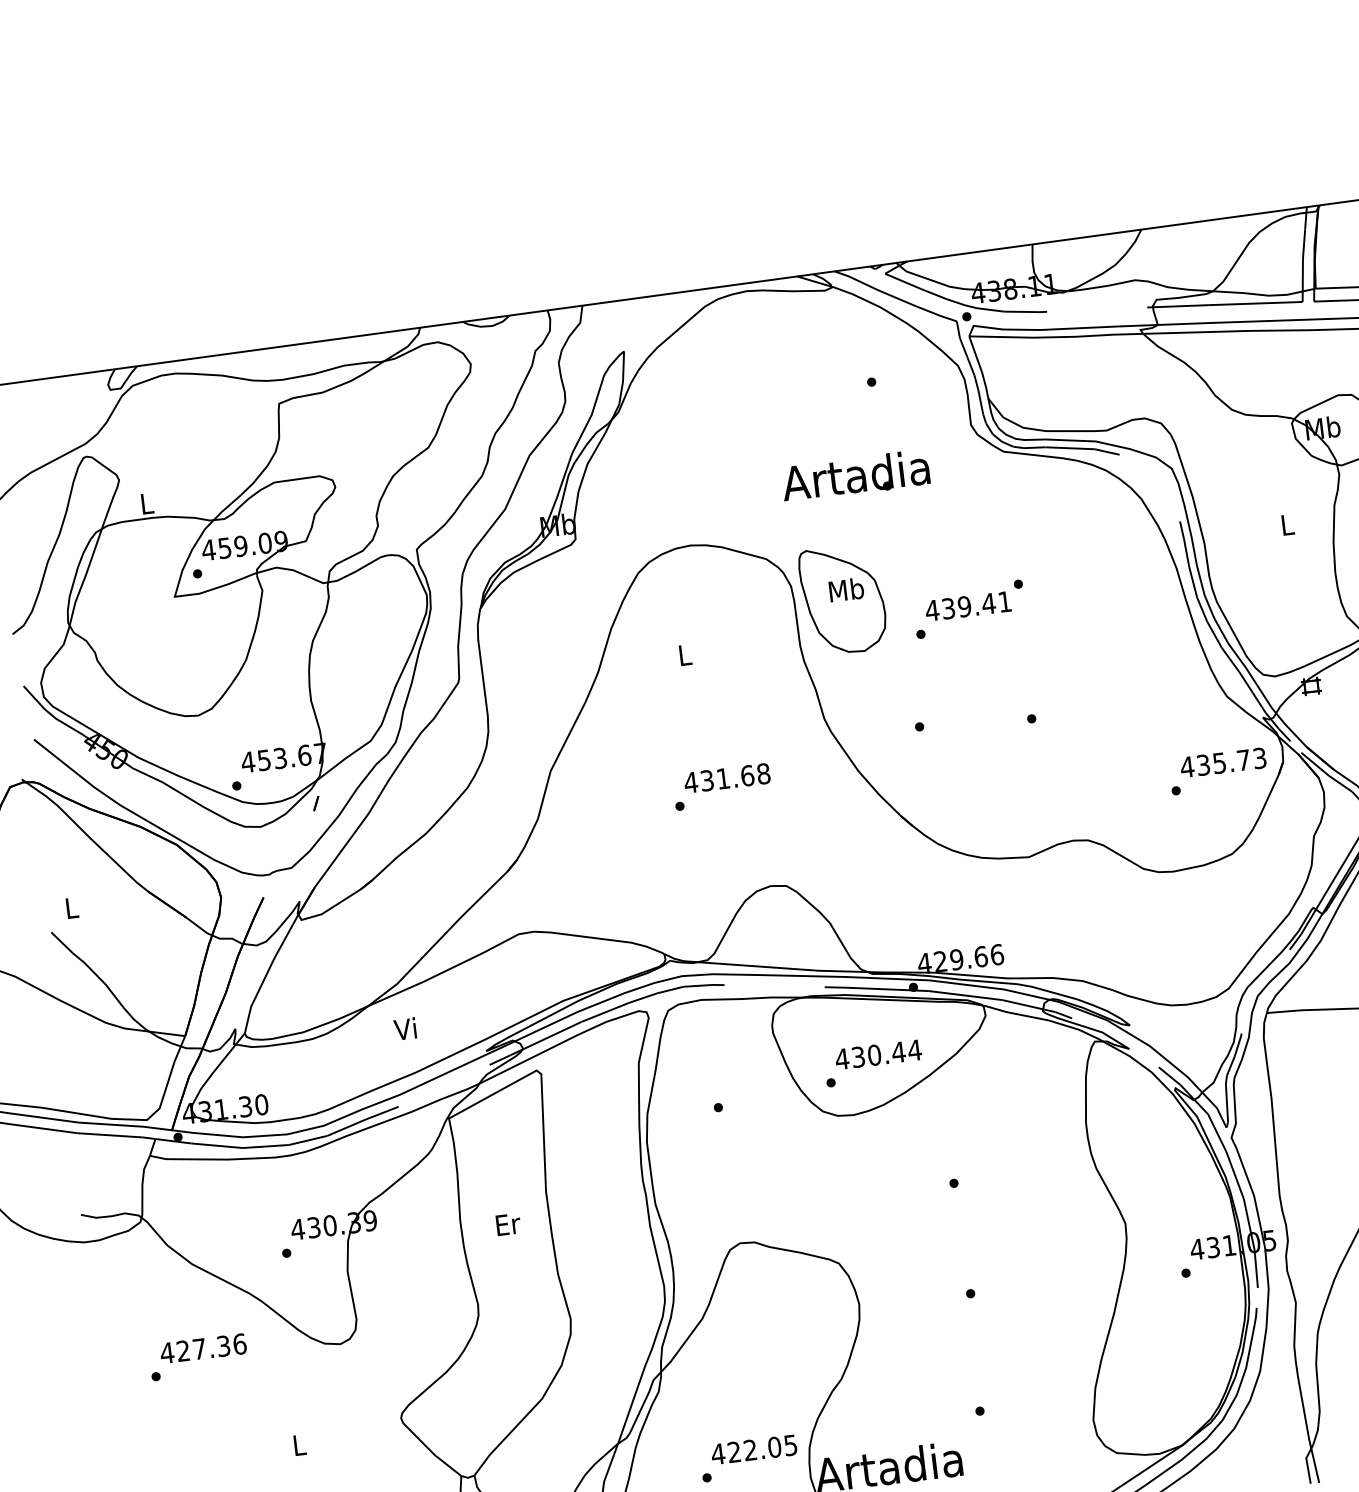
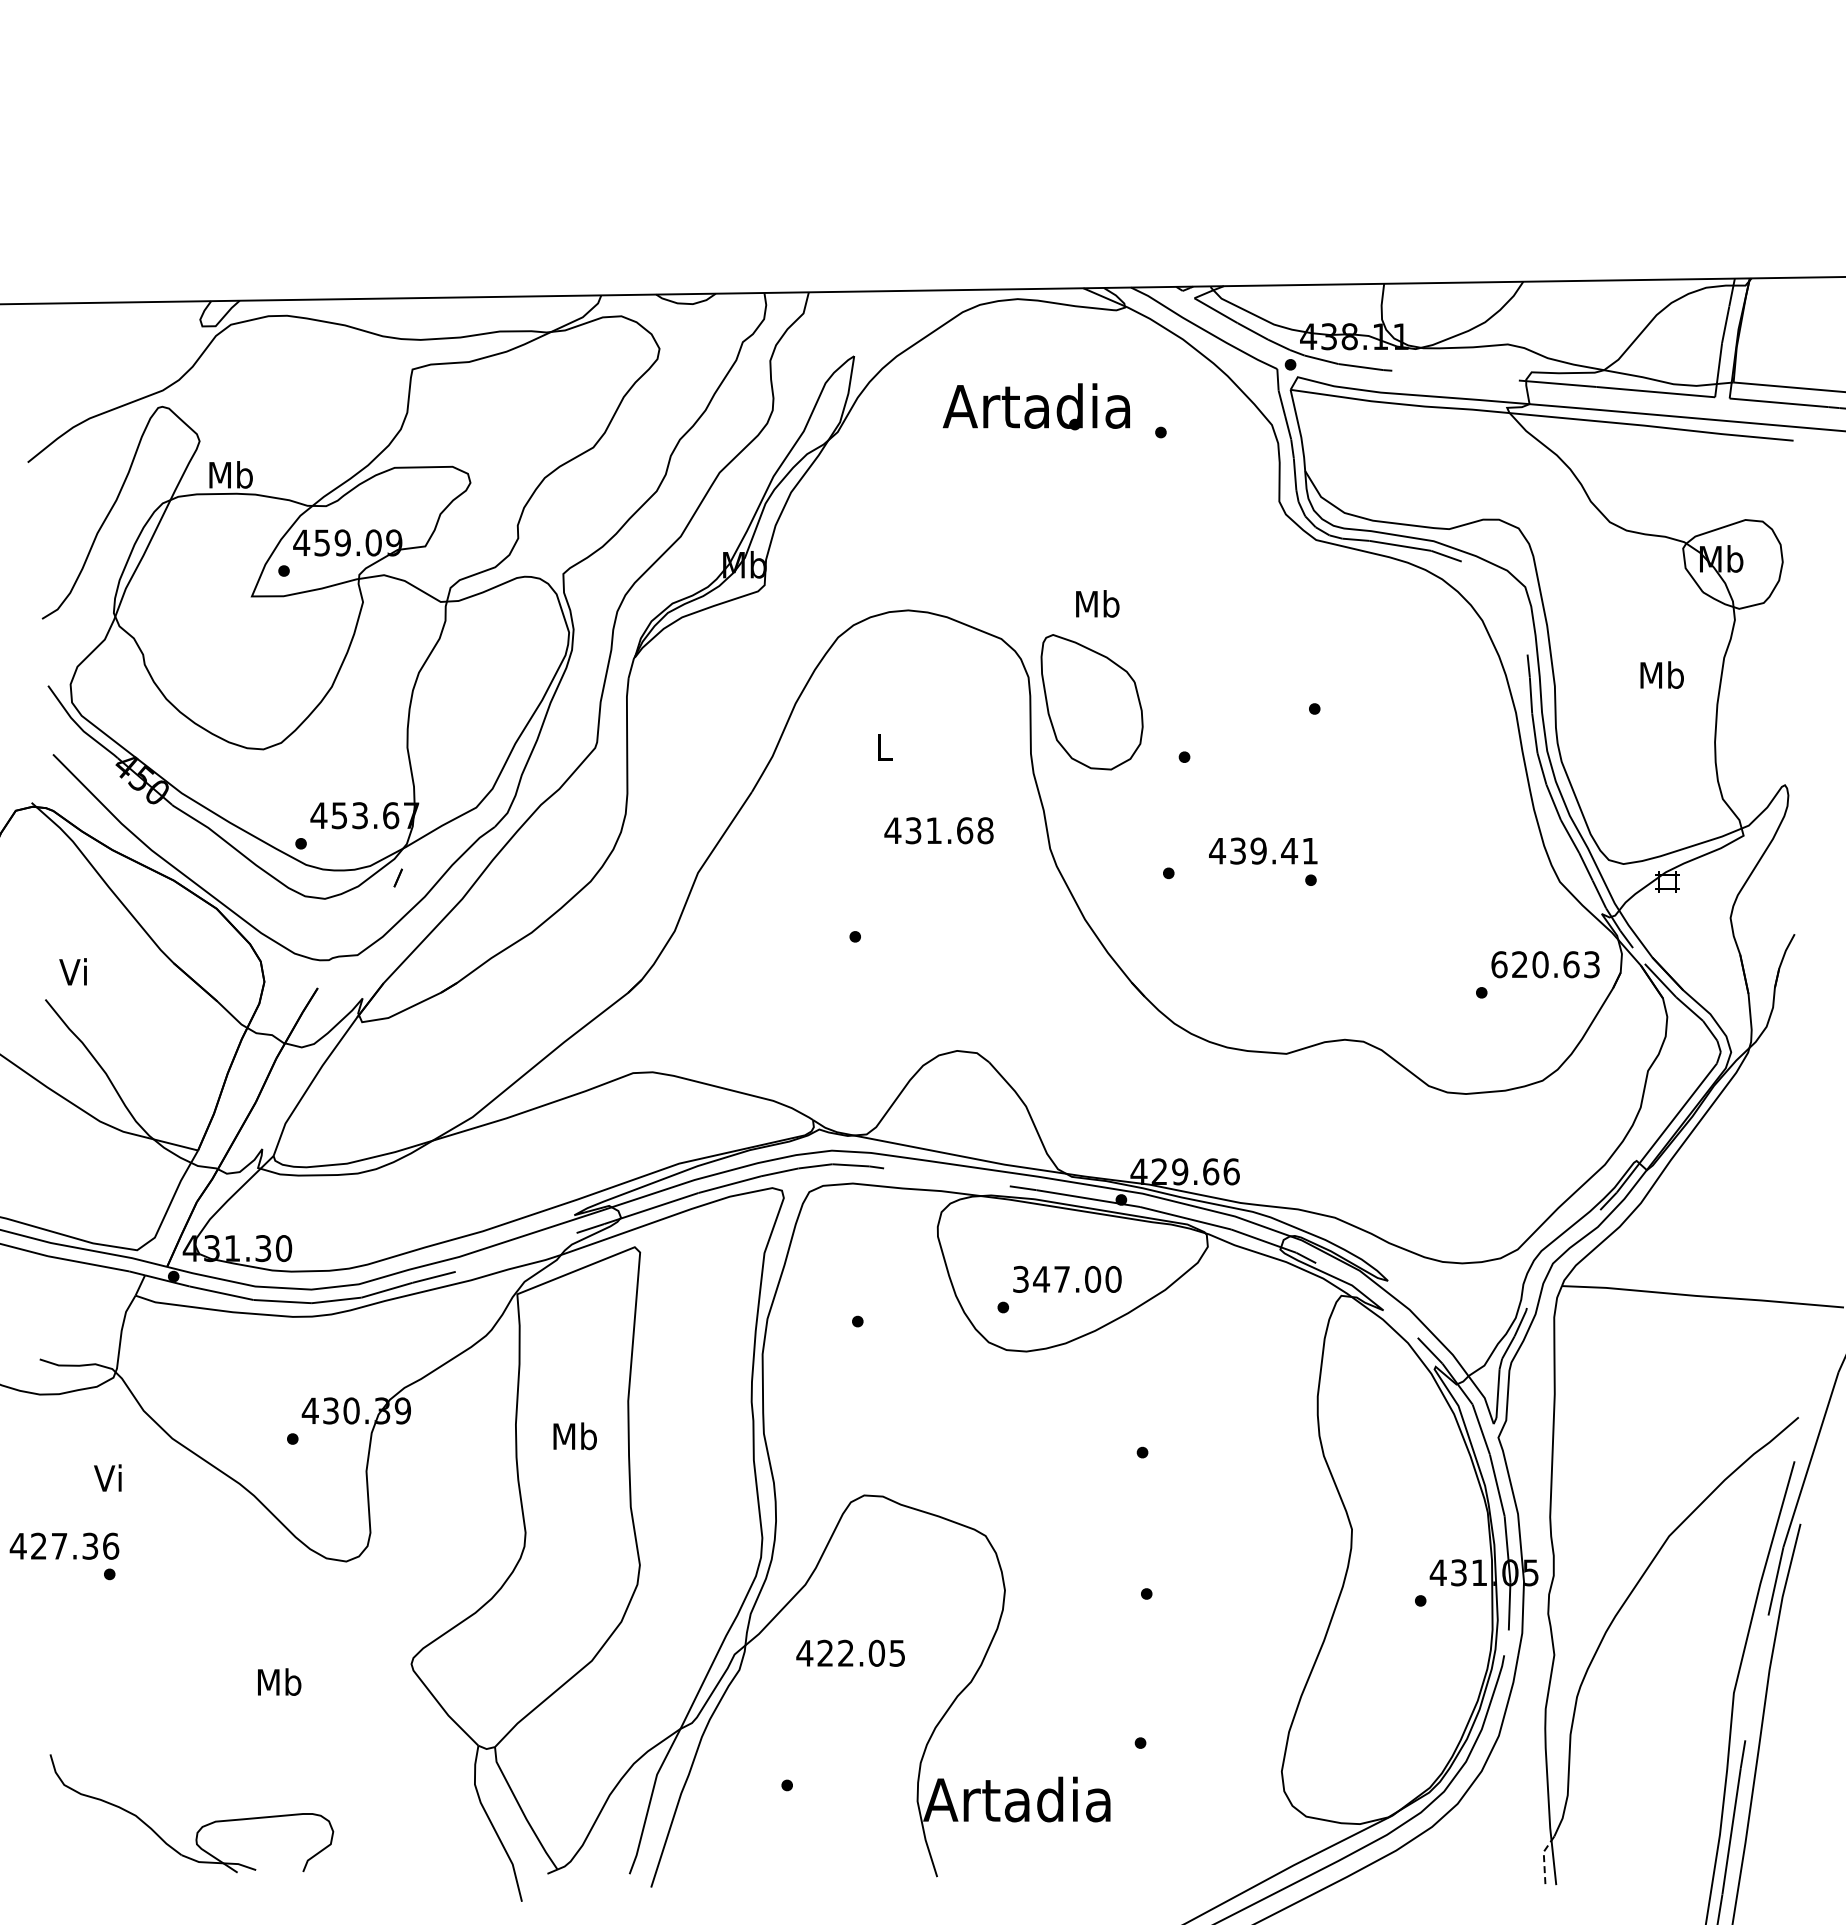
text: (854, 475) -> (1035, 406), moved
text: (146, 503) -> (230, 474), L -> Mb
text: (1286, 524) -> (1661, 674), L -> Mb
text: (846, 589) -> (1097, 603), moved
text: (968, 605) -> (1263, 850), moved
text: (1214, 763) -> (1534, 964), 435.73 -> 620.63
text: (726, 778) -> (938, 830), moved
text: (69, 907) -> (72, 971), L -> Vi
text: (404, 1028) -> (107, 1477), moved
text: (878, 1053) -> (1067, 1278), 430.44 -> 347.00
text: (507, 1224) -> (574, 1436), Er -> Mb
text: (203, 1348) -> (64, 1545), moved
text: (299, 1444) -> (279, 1681), L -> Mb
text: (753, 1449) -> (850, 1652), moved
line: (1307, 1463) -> (1544, 1858), solid -> dashed

